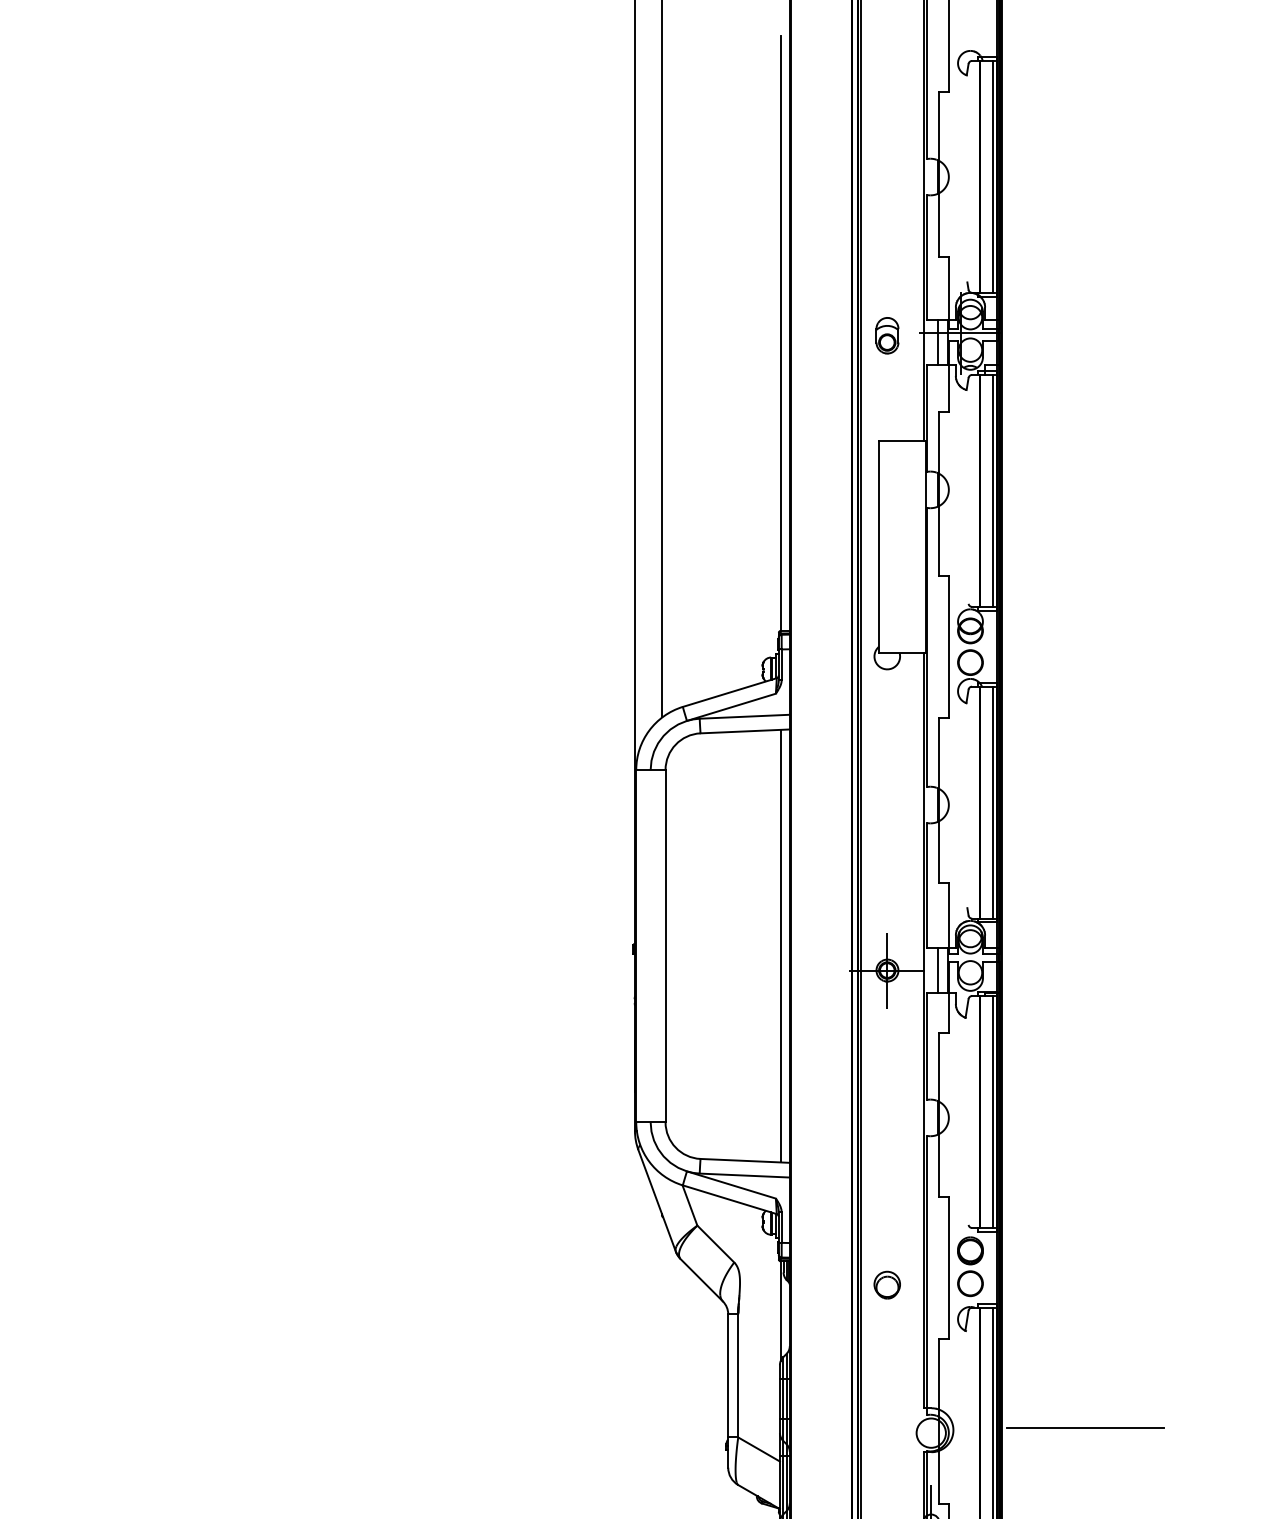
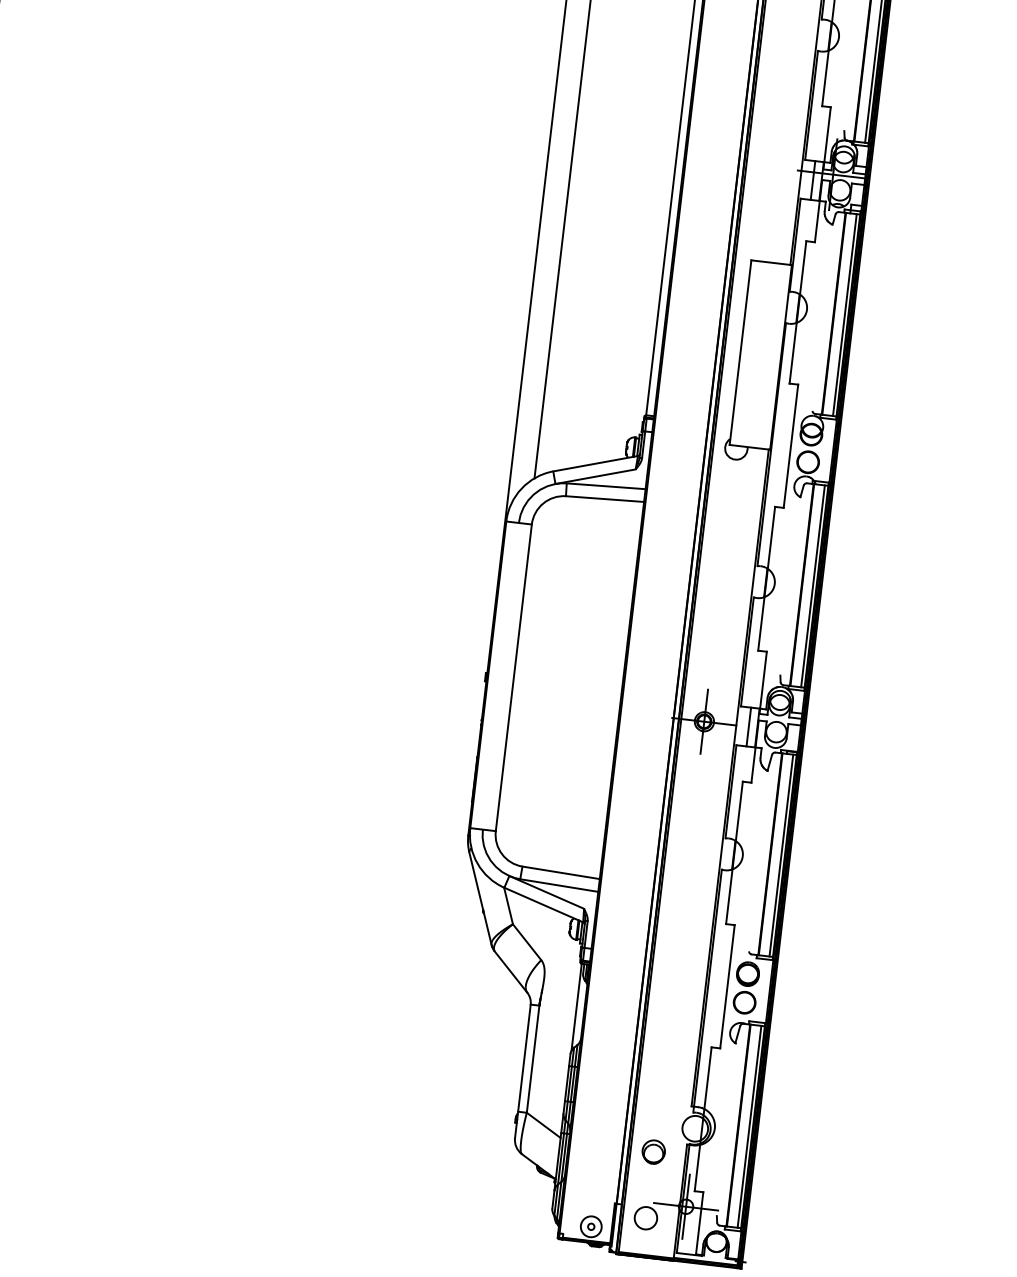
part: (887, 335) -> (769, 169), removed
line: (780, 945) -> (613, 689), removed
part: (886, 1284) -> (653, 1151), moved
line: (1085, 1428) -> (829, 1140), removed

